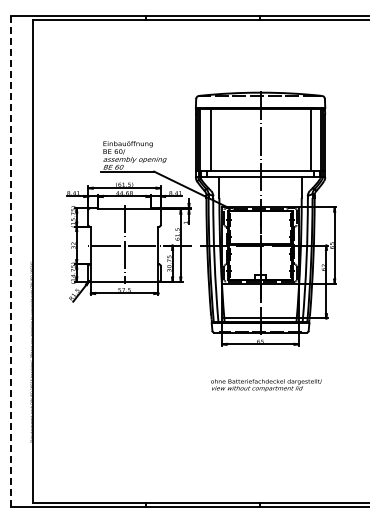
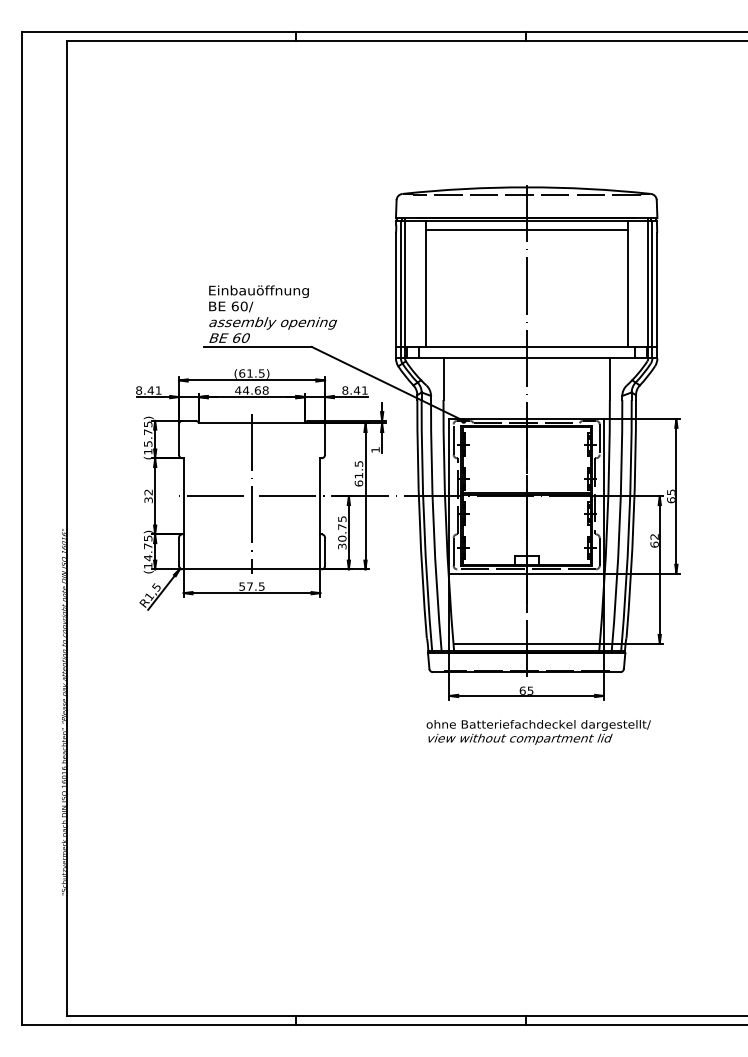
line: (260, 113) -> (526, 229), added
line: (10, 261) -> (21, 528), dashed -> solid
text: (266, 385) -> (538, 732), moved

